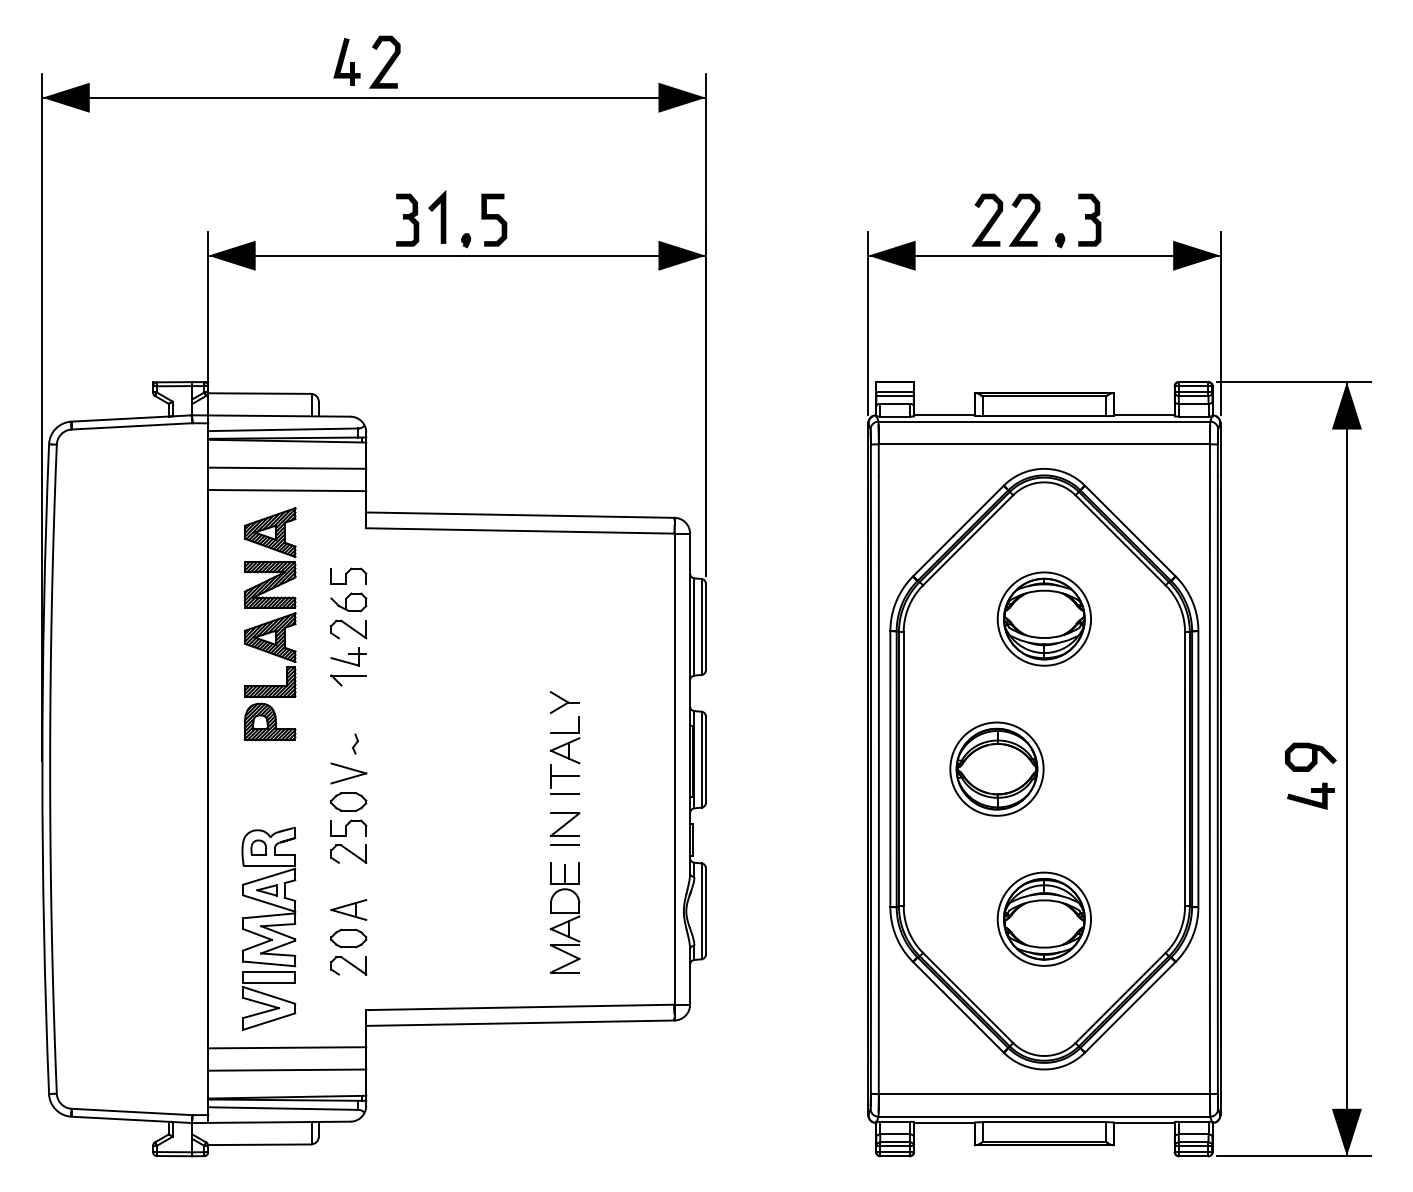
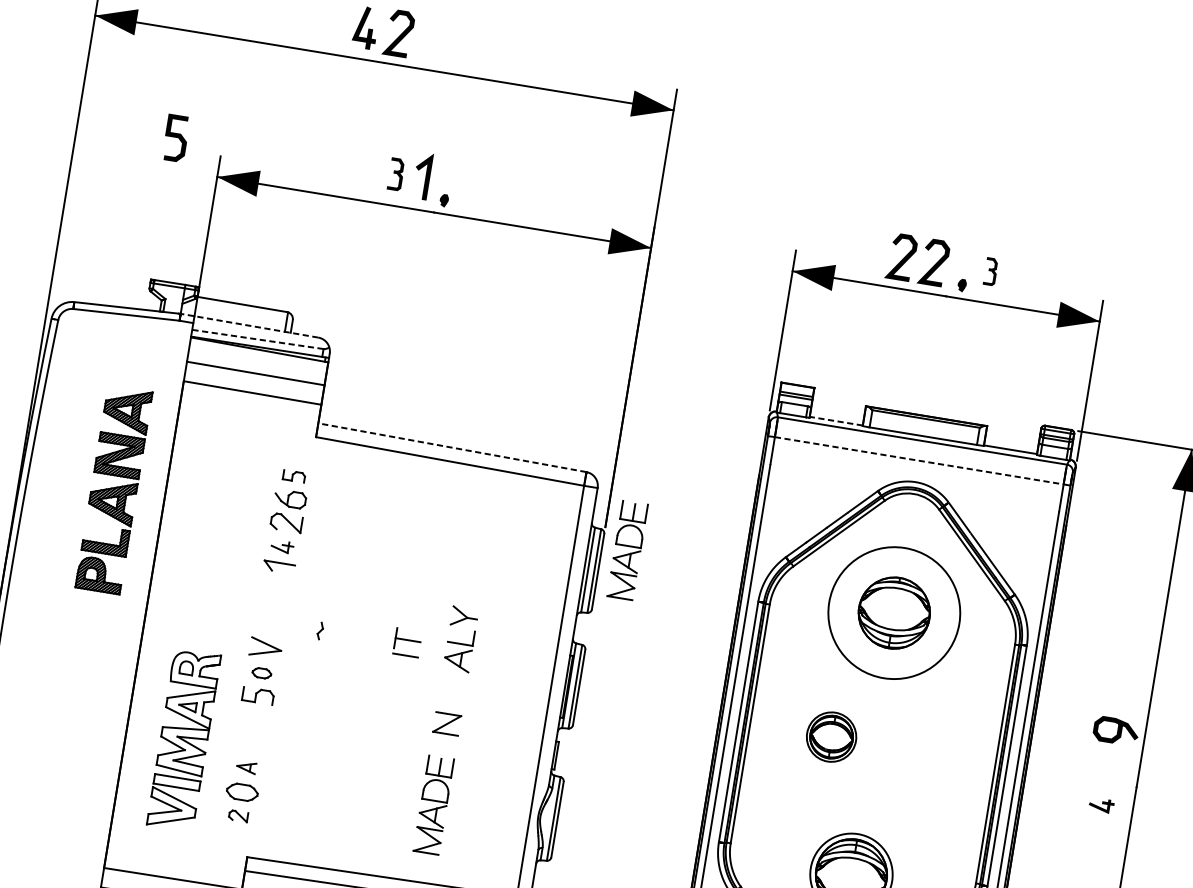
part: (407, 219) -> (396, 173), size x0.7
curve: (494, 219) -> (176, 137), moved
part: (1089, 219) -> (990, 271), size x0.6
line: (271, 415) -> (249, 325), solid -> dashed
line: (943, 415) -> (835, 421), solid -> dashed
line: (282, 429) -> (257, 339), solid -> dashed
line: (1044, 444) -> (919, 460), solid -> dashed
line: (519, 515) -> (451, 447), solid -> dashed
part: (348, 575) -> (293, 475), size x0.7
part: (734, 597) -> (627, 550), added
circle: (1044, 618) -> (894, 612), size x1.6
part: (269, 624) -> (113, 490), moved
part: (348, 656) -> (282, 546), size x0.7
part: (355, 743) -> (320, 630), moved
curve: (1312, 756) -> (1117, 730), moved
part: (996, 768) -> (831, 736), size x0.6
part: (564, 779) -> (407, 642), moved
part: (1310, 795) -> (1101, 804), size x0.6
part: (348, 801) -> (261, 672), size x0.6
line: (564, 844) -> (443, 741), removed
part: (348, 853) -> (254, 718), removed
part: (348, 909) -> (246, 766), size x0.6
part: (268, 928) -> (183, 739), moved
part: (348, 965) -> (238, 815), size x0.6

